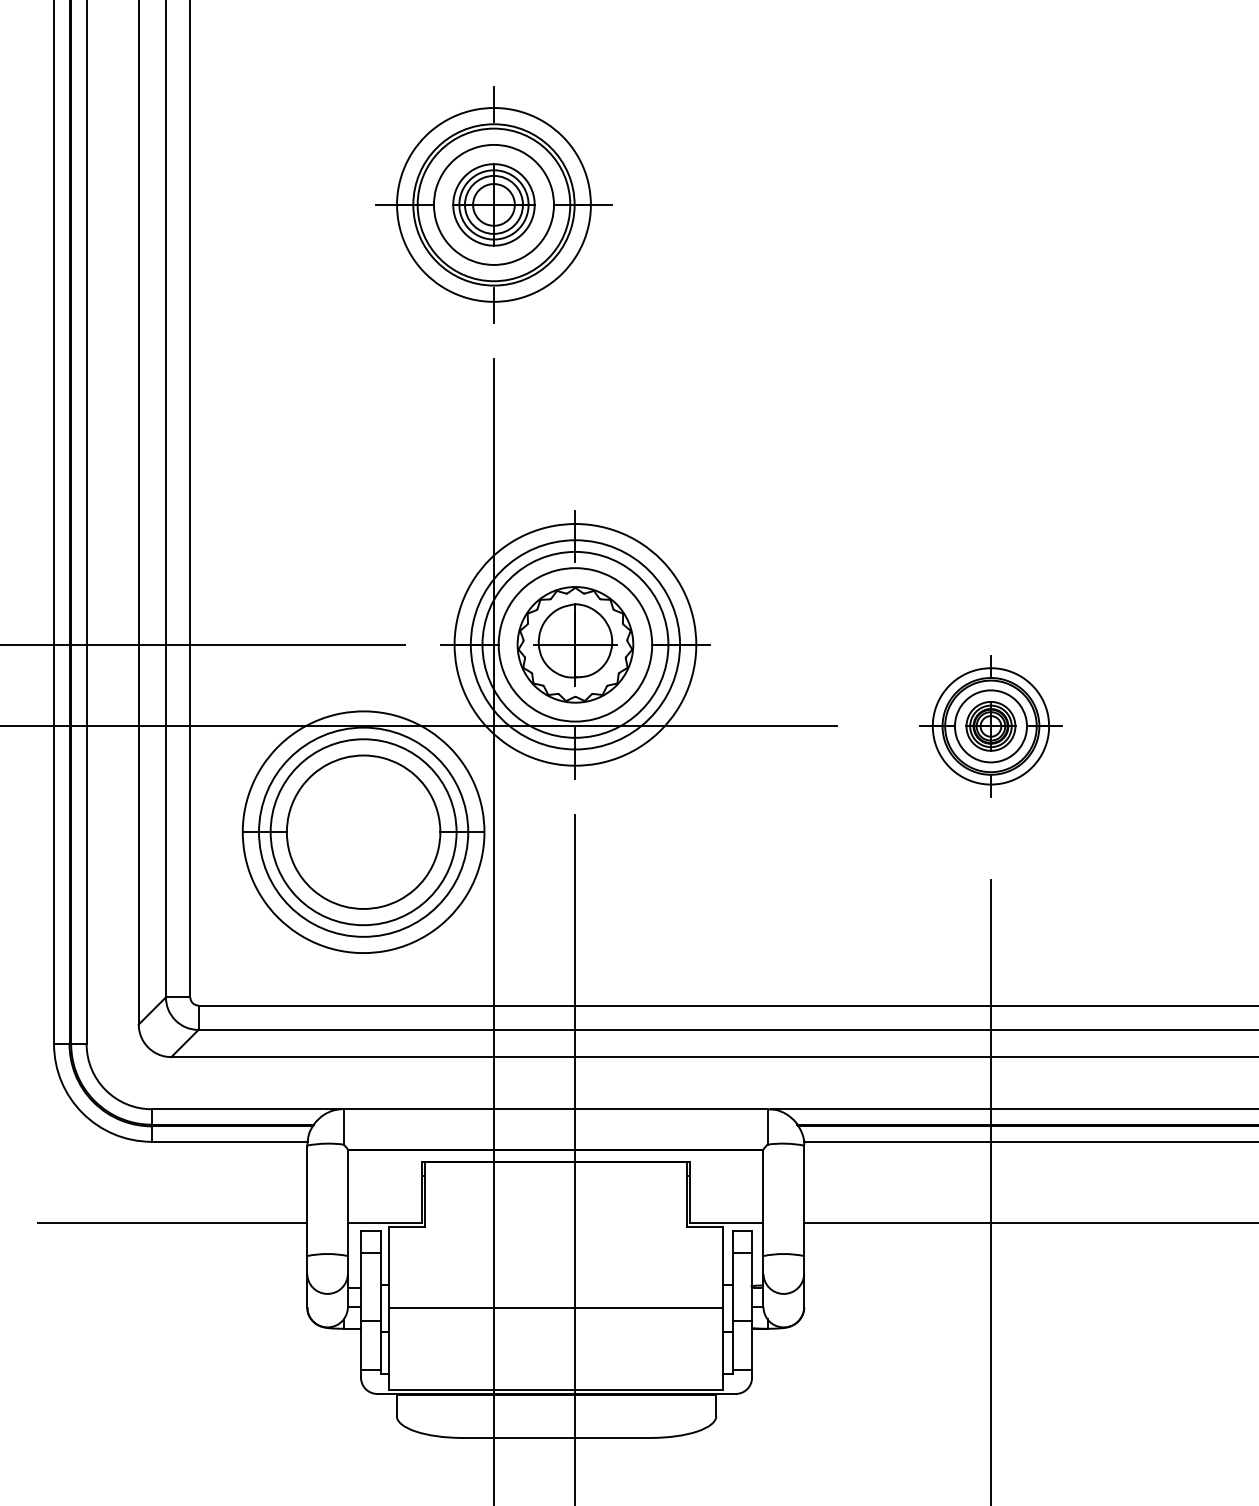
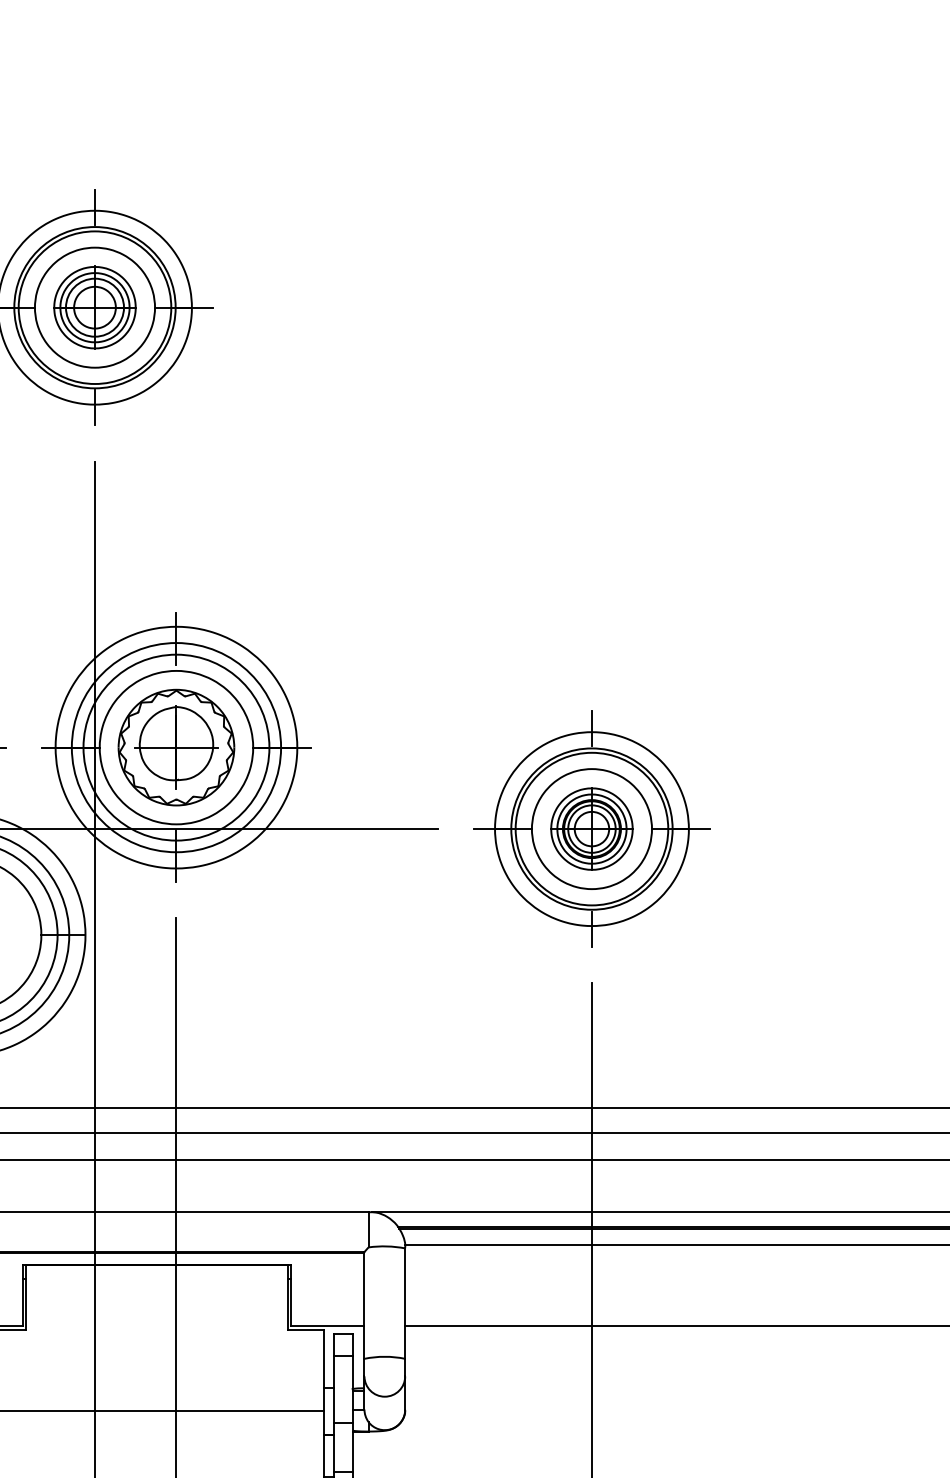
part: (990, 726) -> (591, 829), size x1.67

